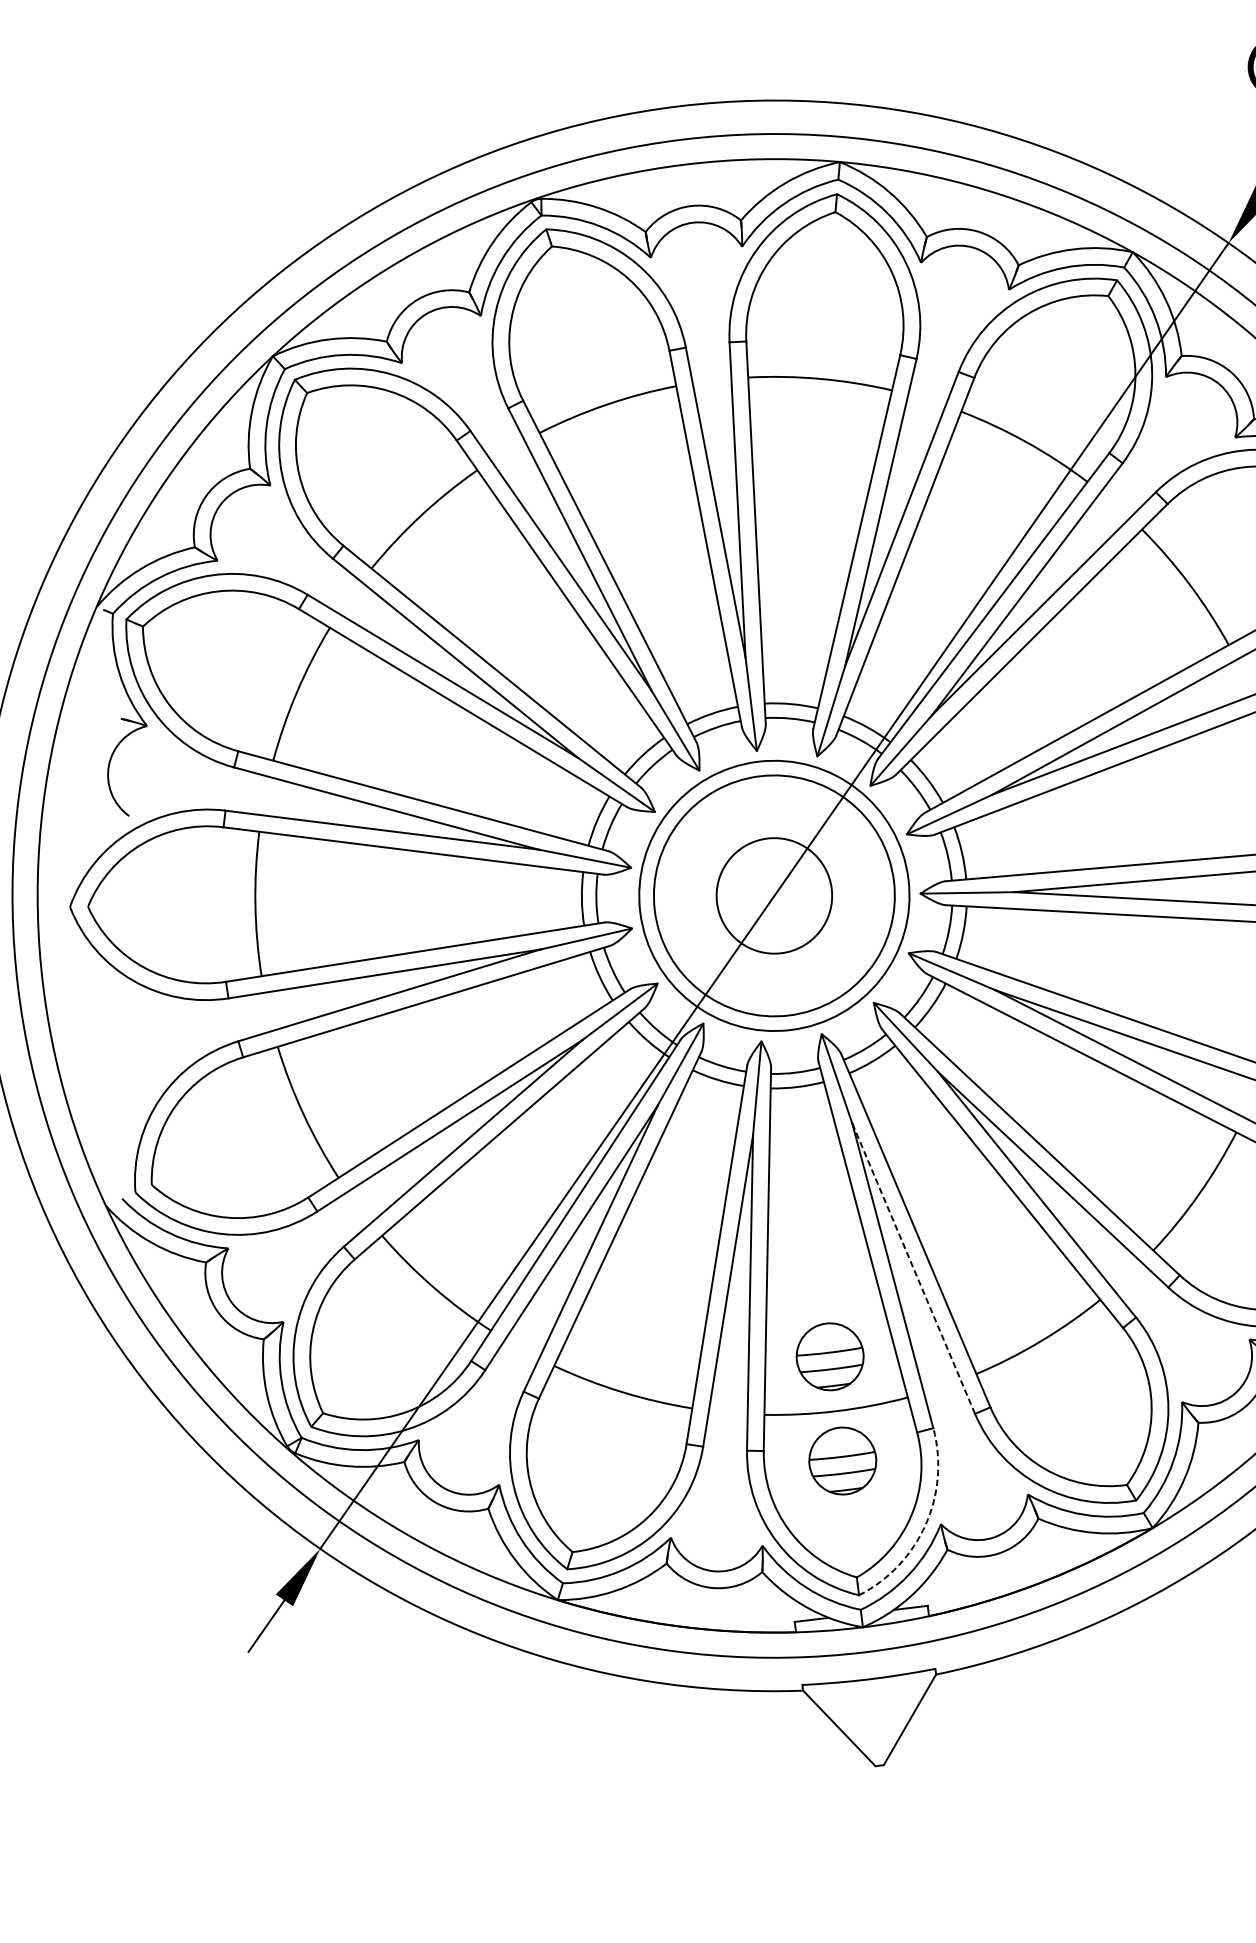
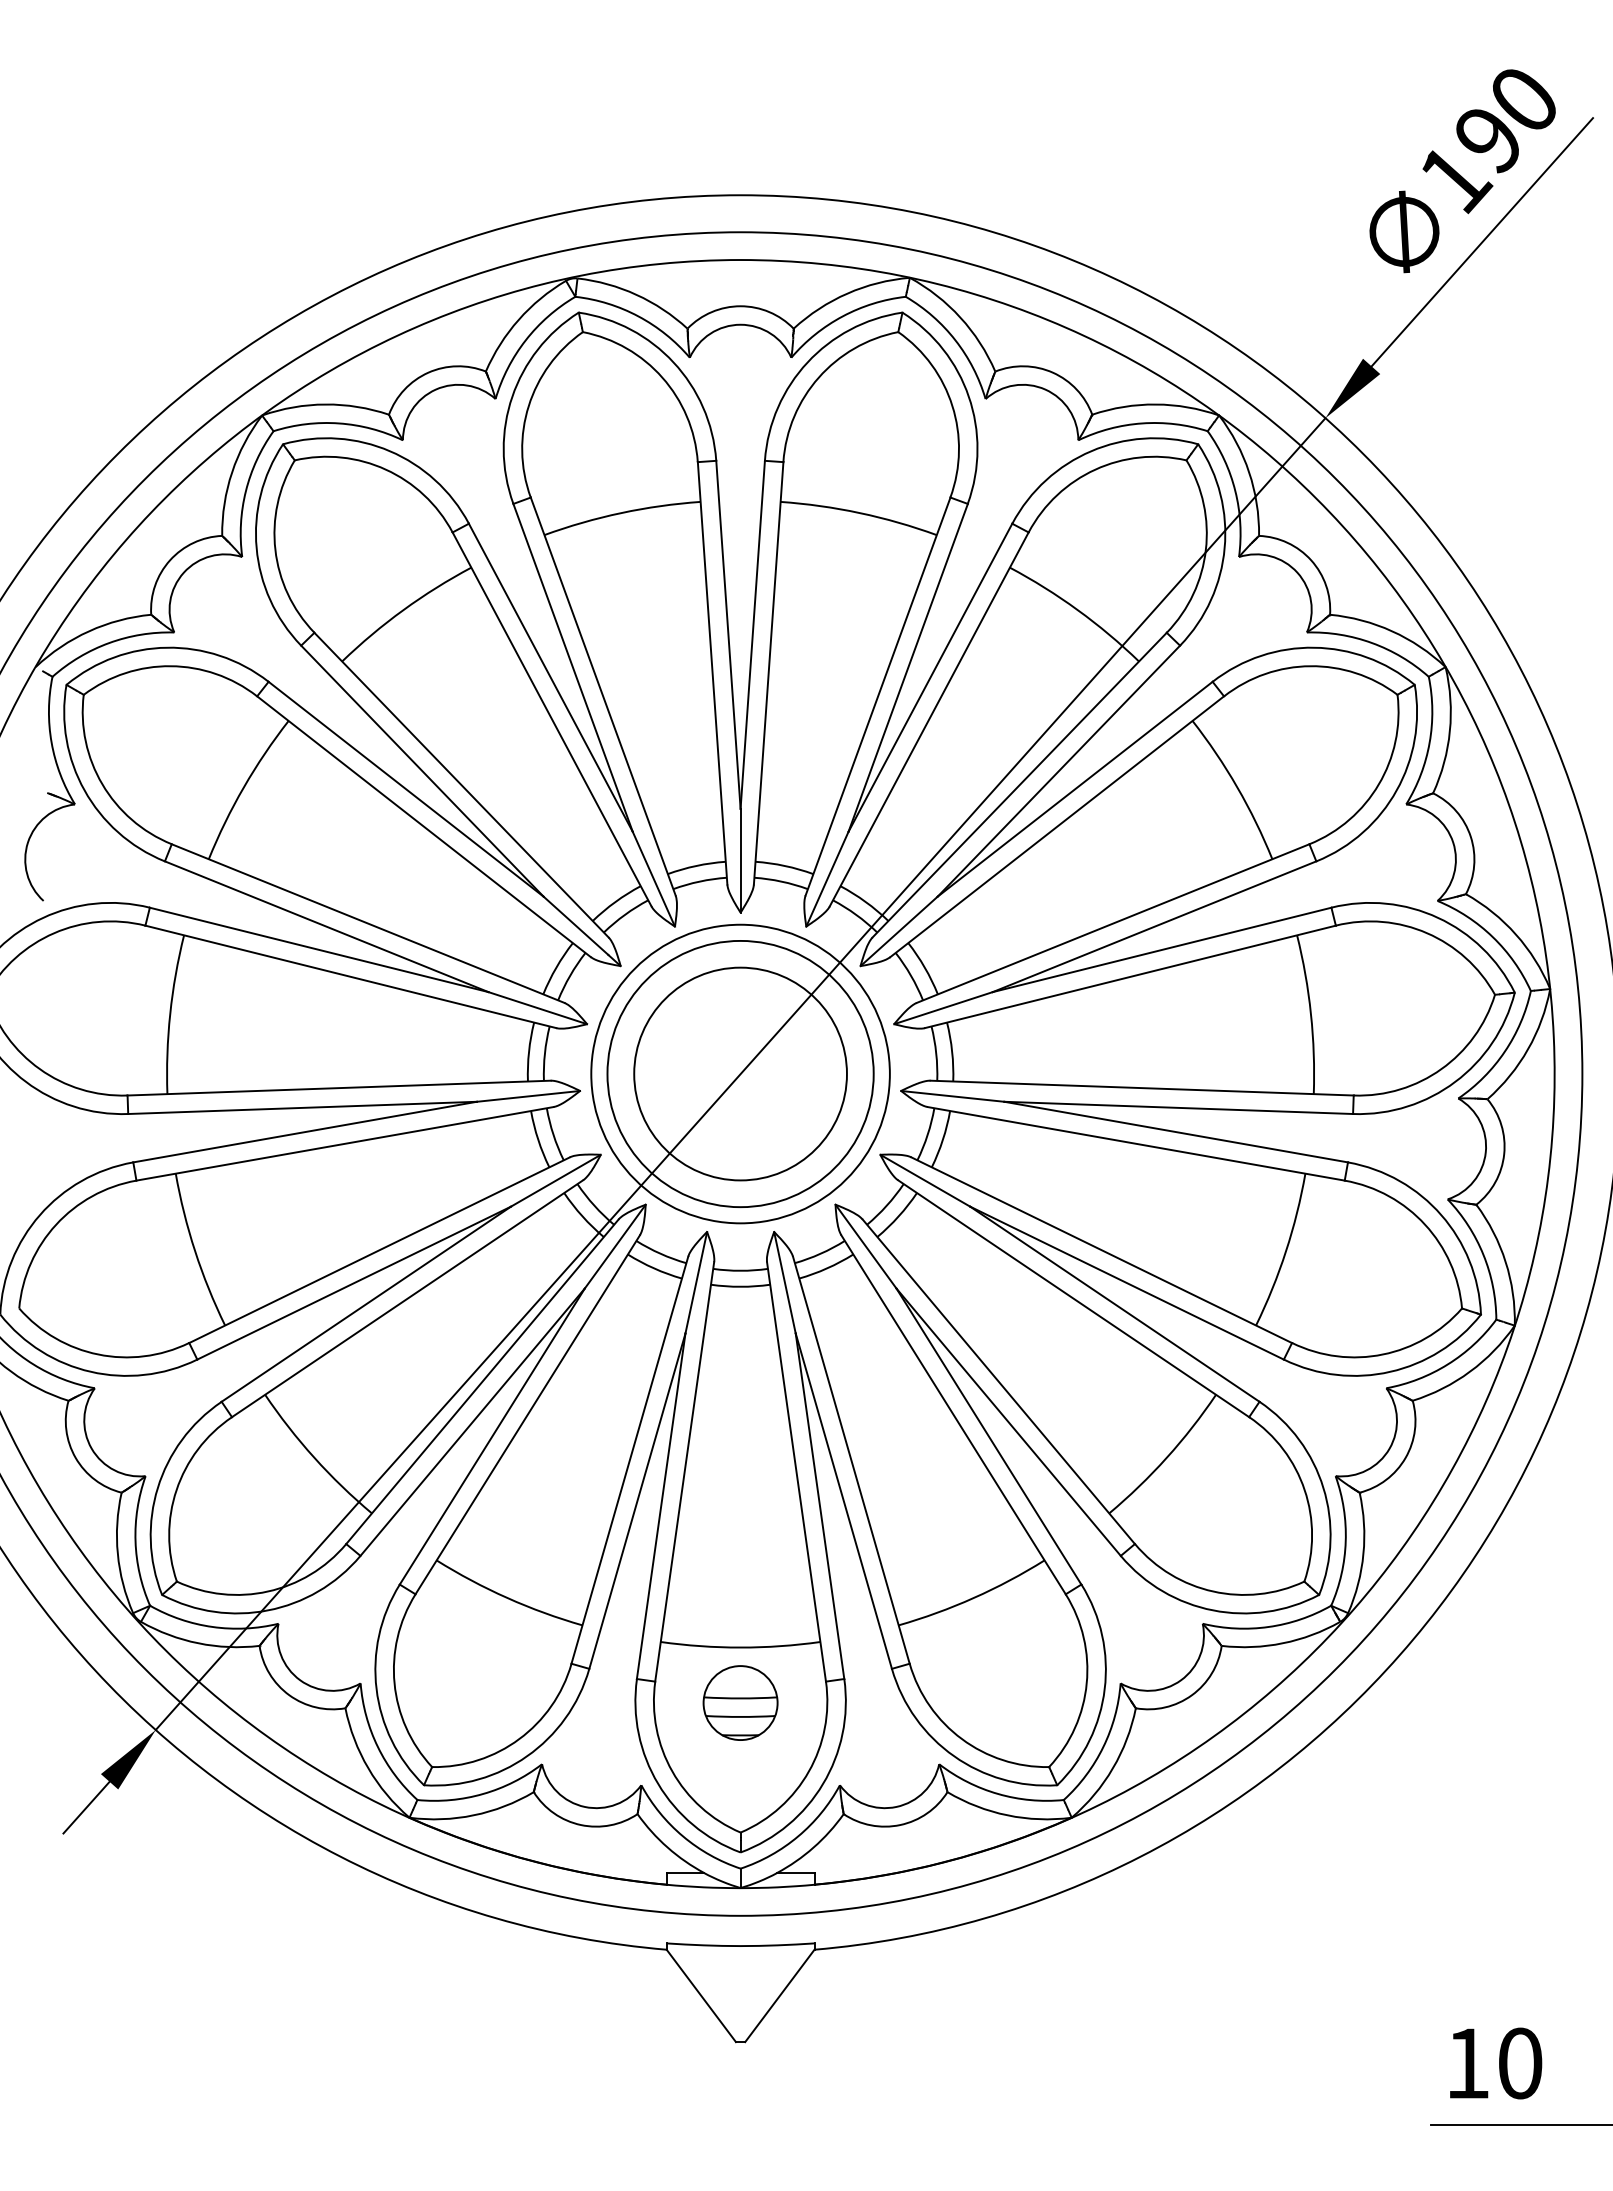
circle: (774, 895) -> (740, 1073), size x1.67
line: (913, 1267) -> (843, 1500), dashed -> solid
part: (830, 1356) -> (740, 1586), removed
arc: (926, 1525) -> (823, 1784), dashed -> solid

